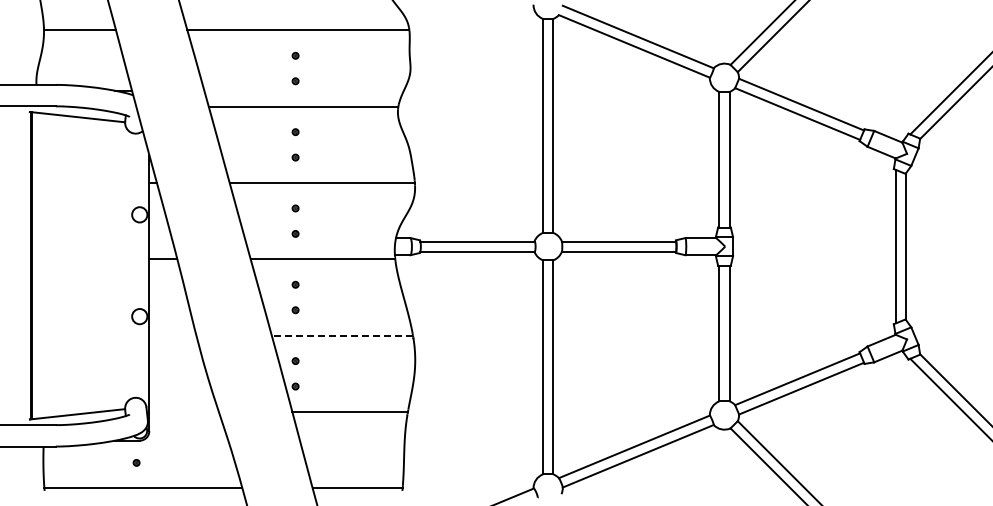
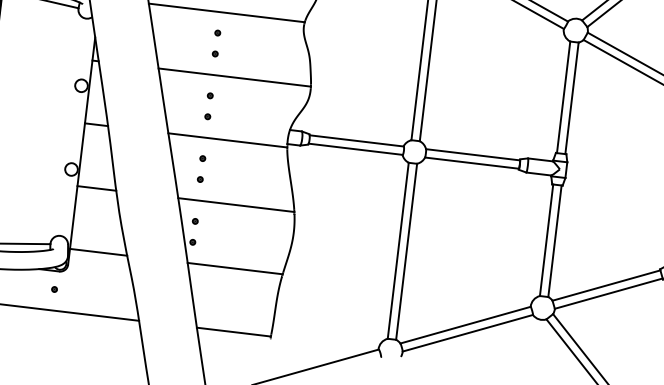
line: (172, 335) -> (96, 188), added
line: (342, 335) -> (236, 204), dashed -> solid
line: (183, 412) -> (98, 252), added

